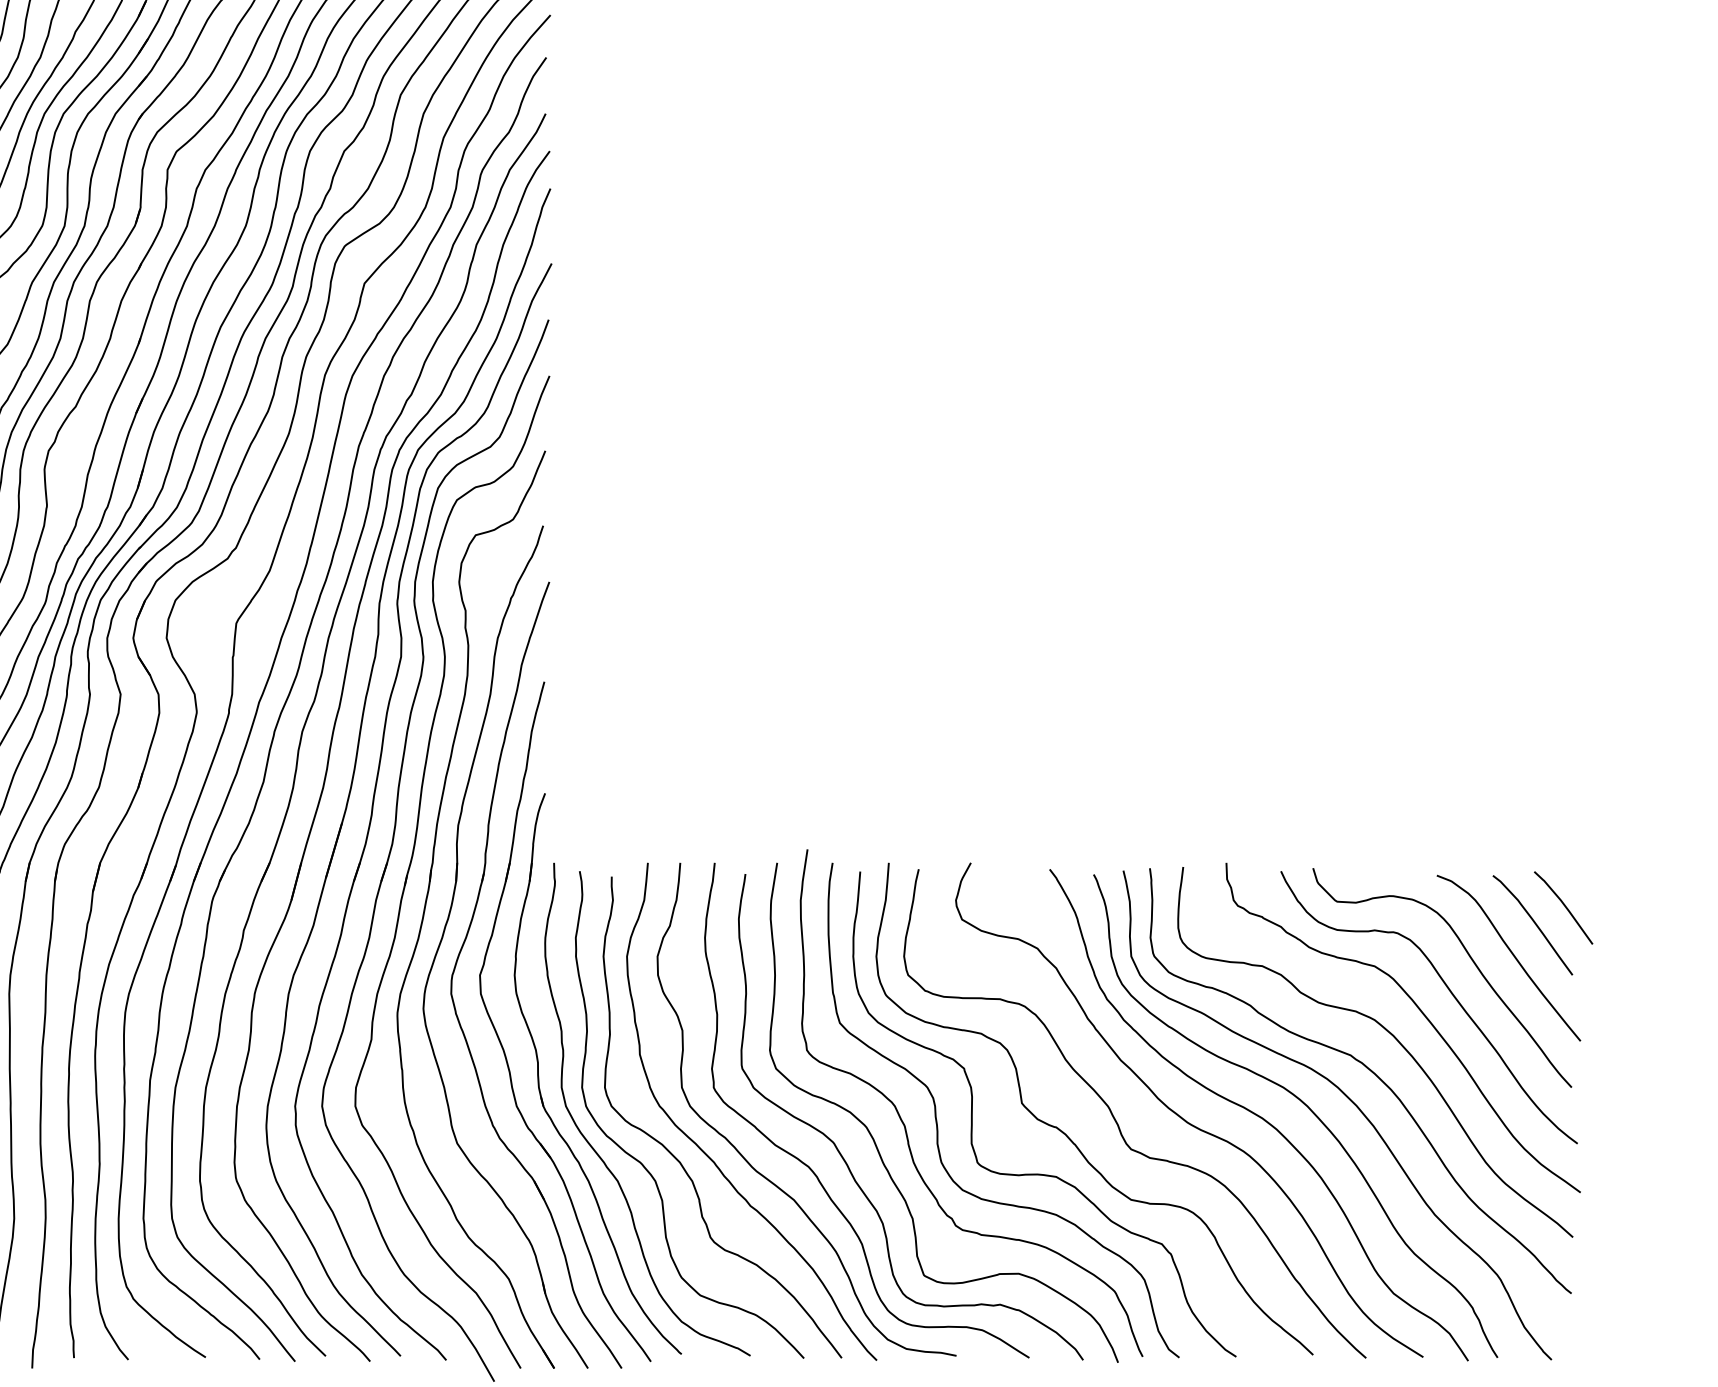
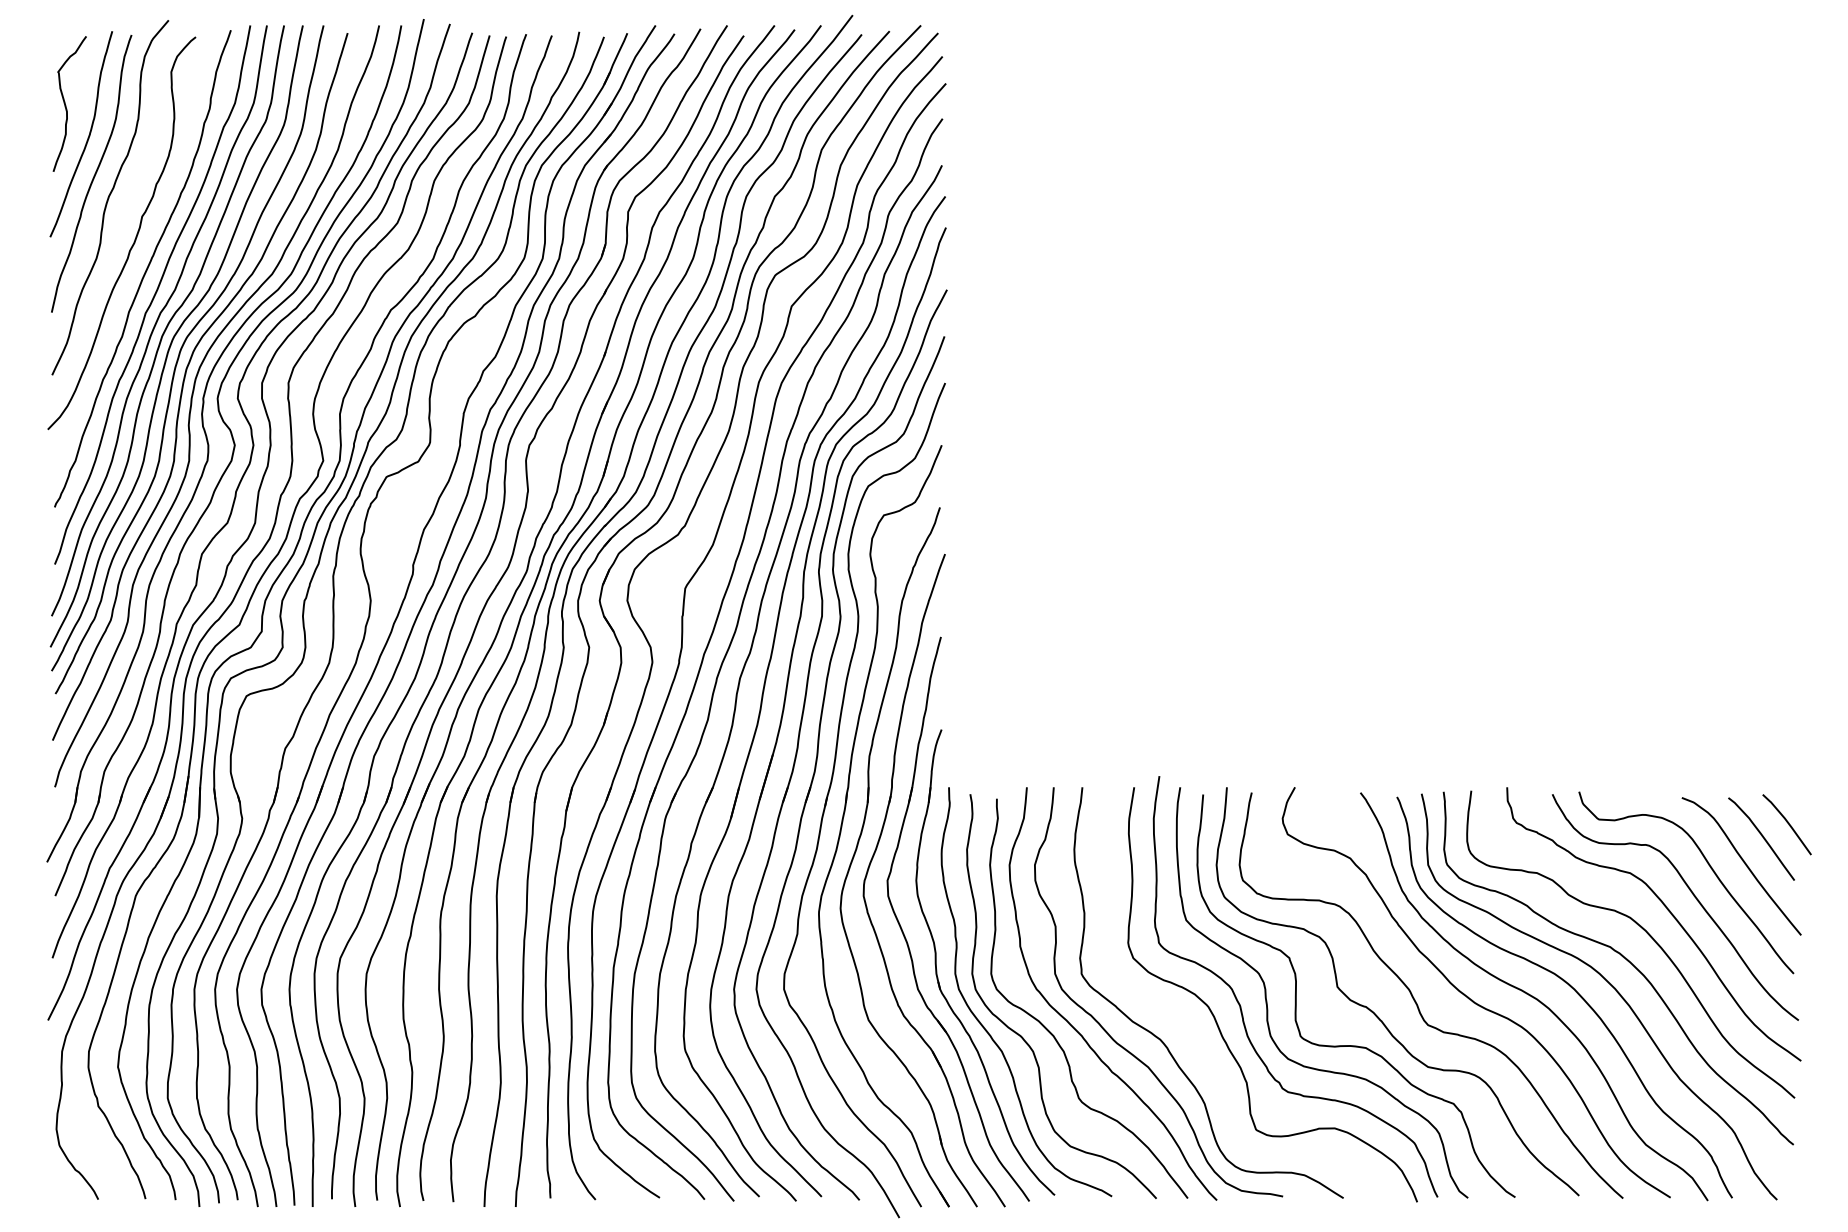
curve: (842, 1154) -> (1188, 1029), removed

